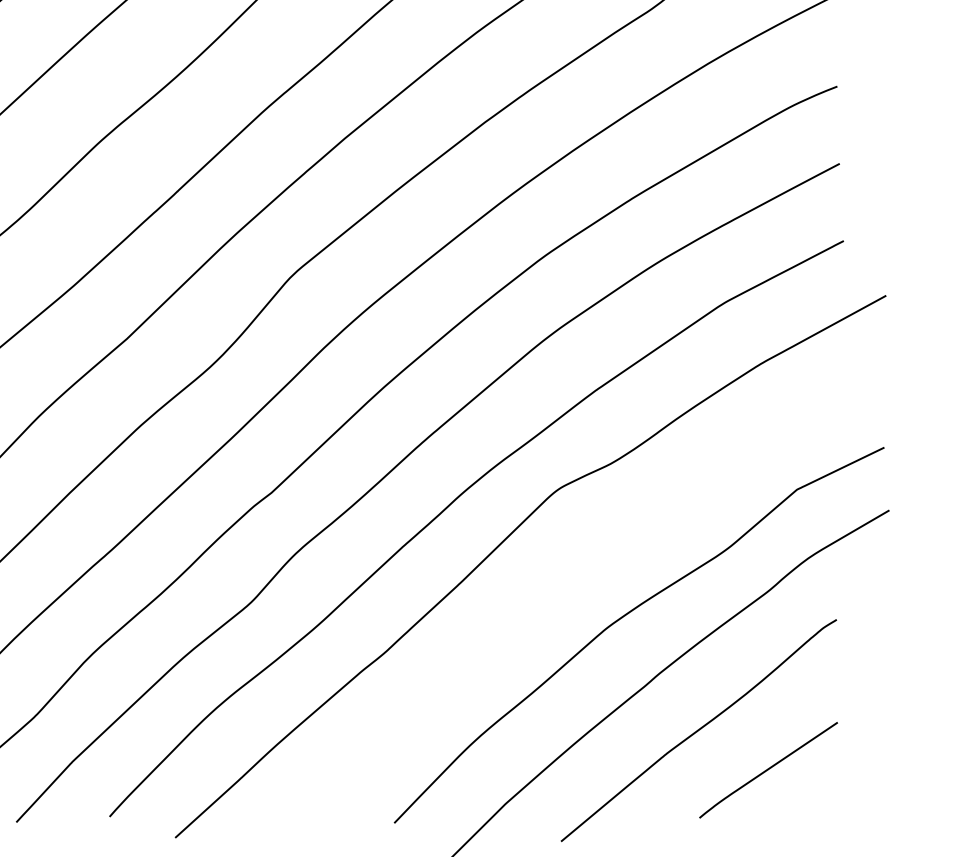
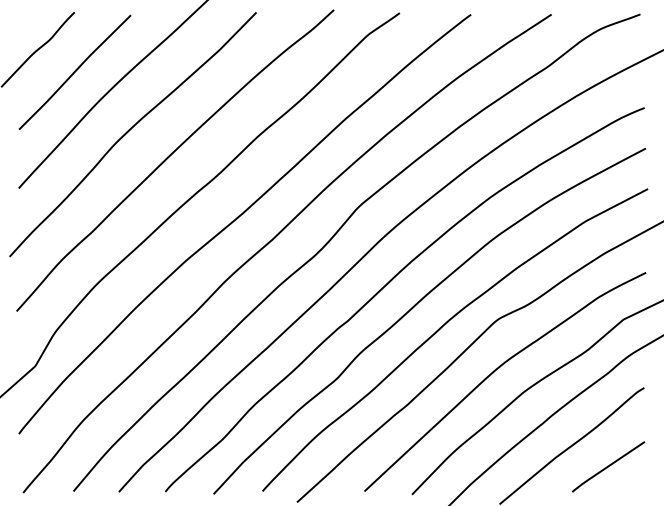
curve: (553, 588) -> (495, 371), added

